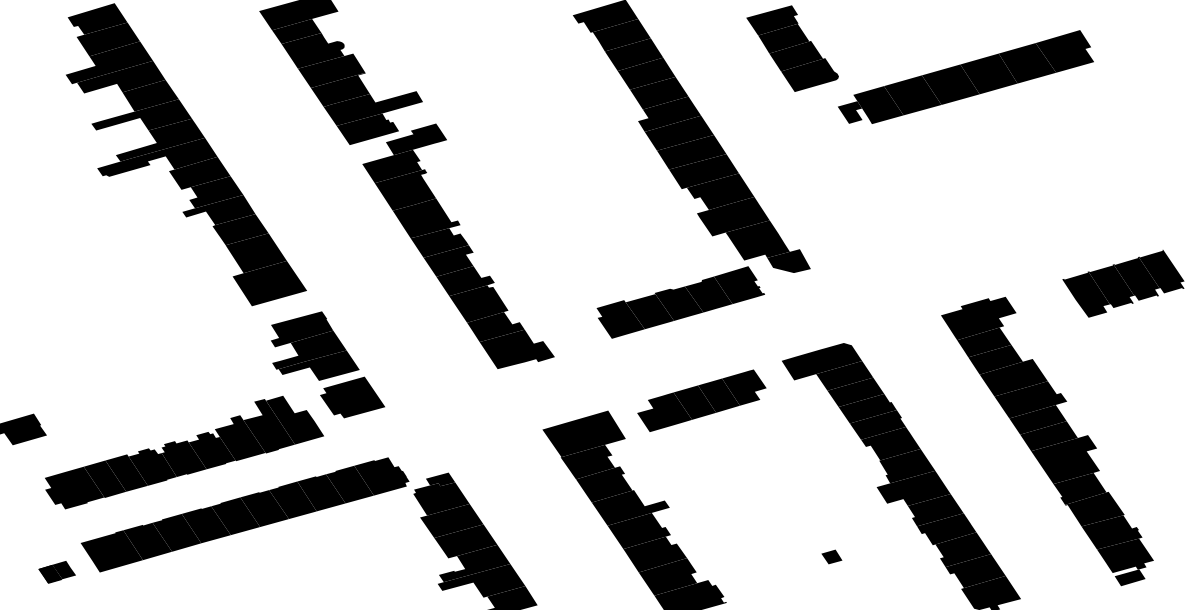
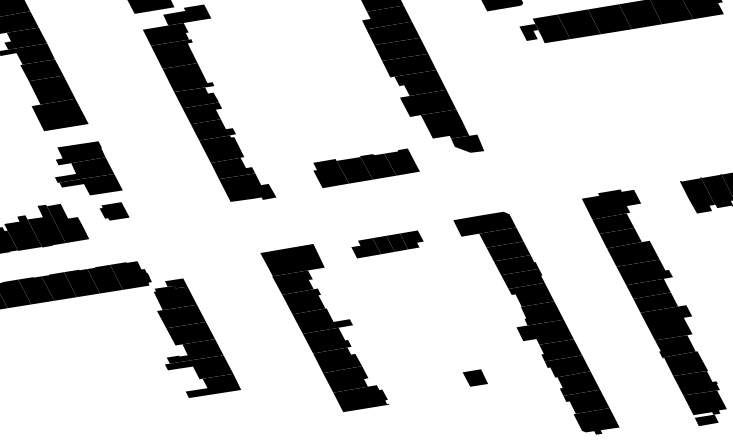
fill: (739, 285) -> (427, 157), removed
part: (352, 397) -> (114, 211), size x0.6
part: (701, 400) -> (387, 244), size x0.7
part: (831, 556) -> (475, 377), size x1.6

